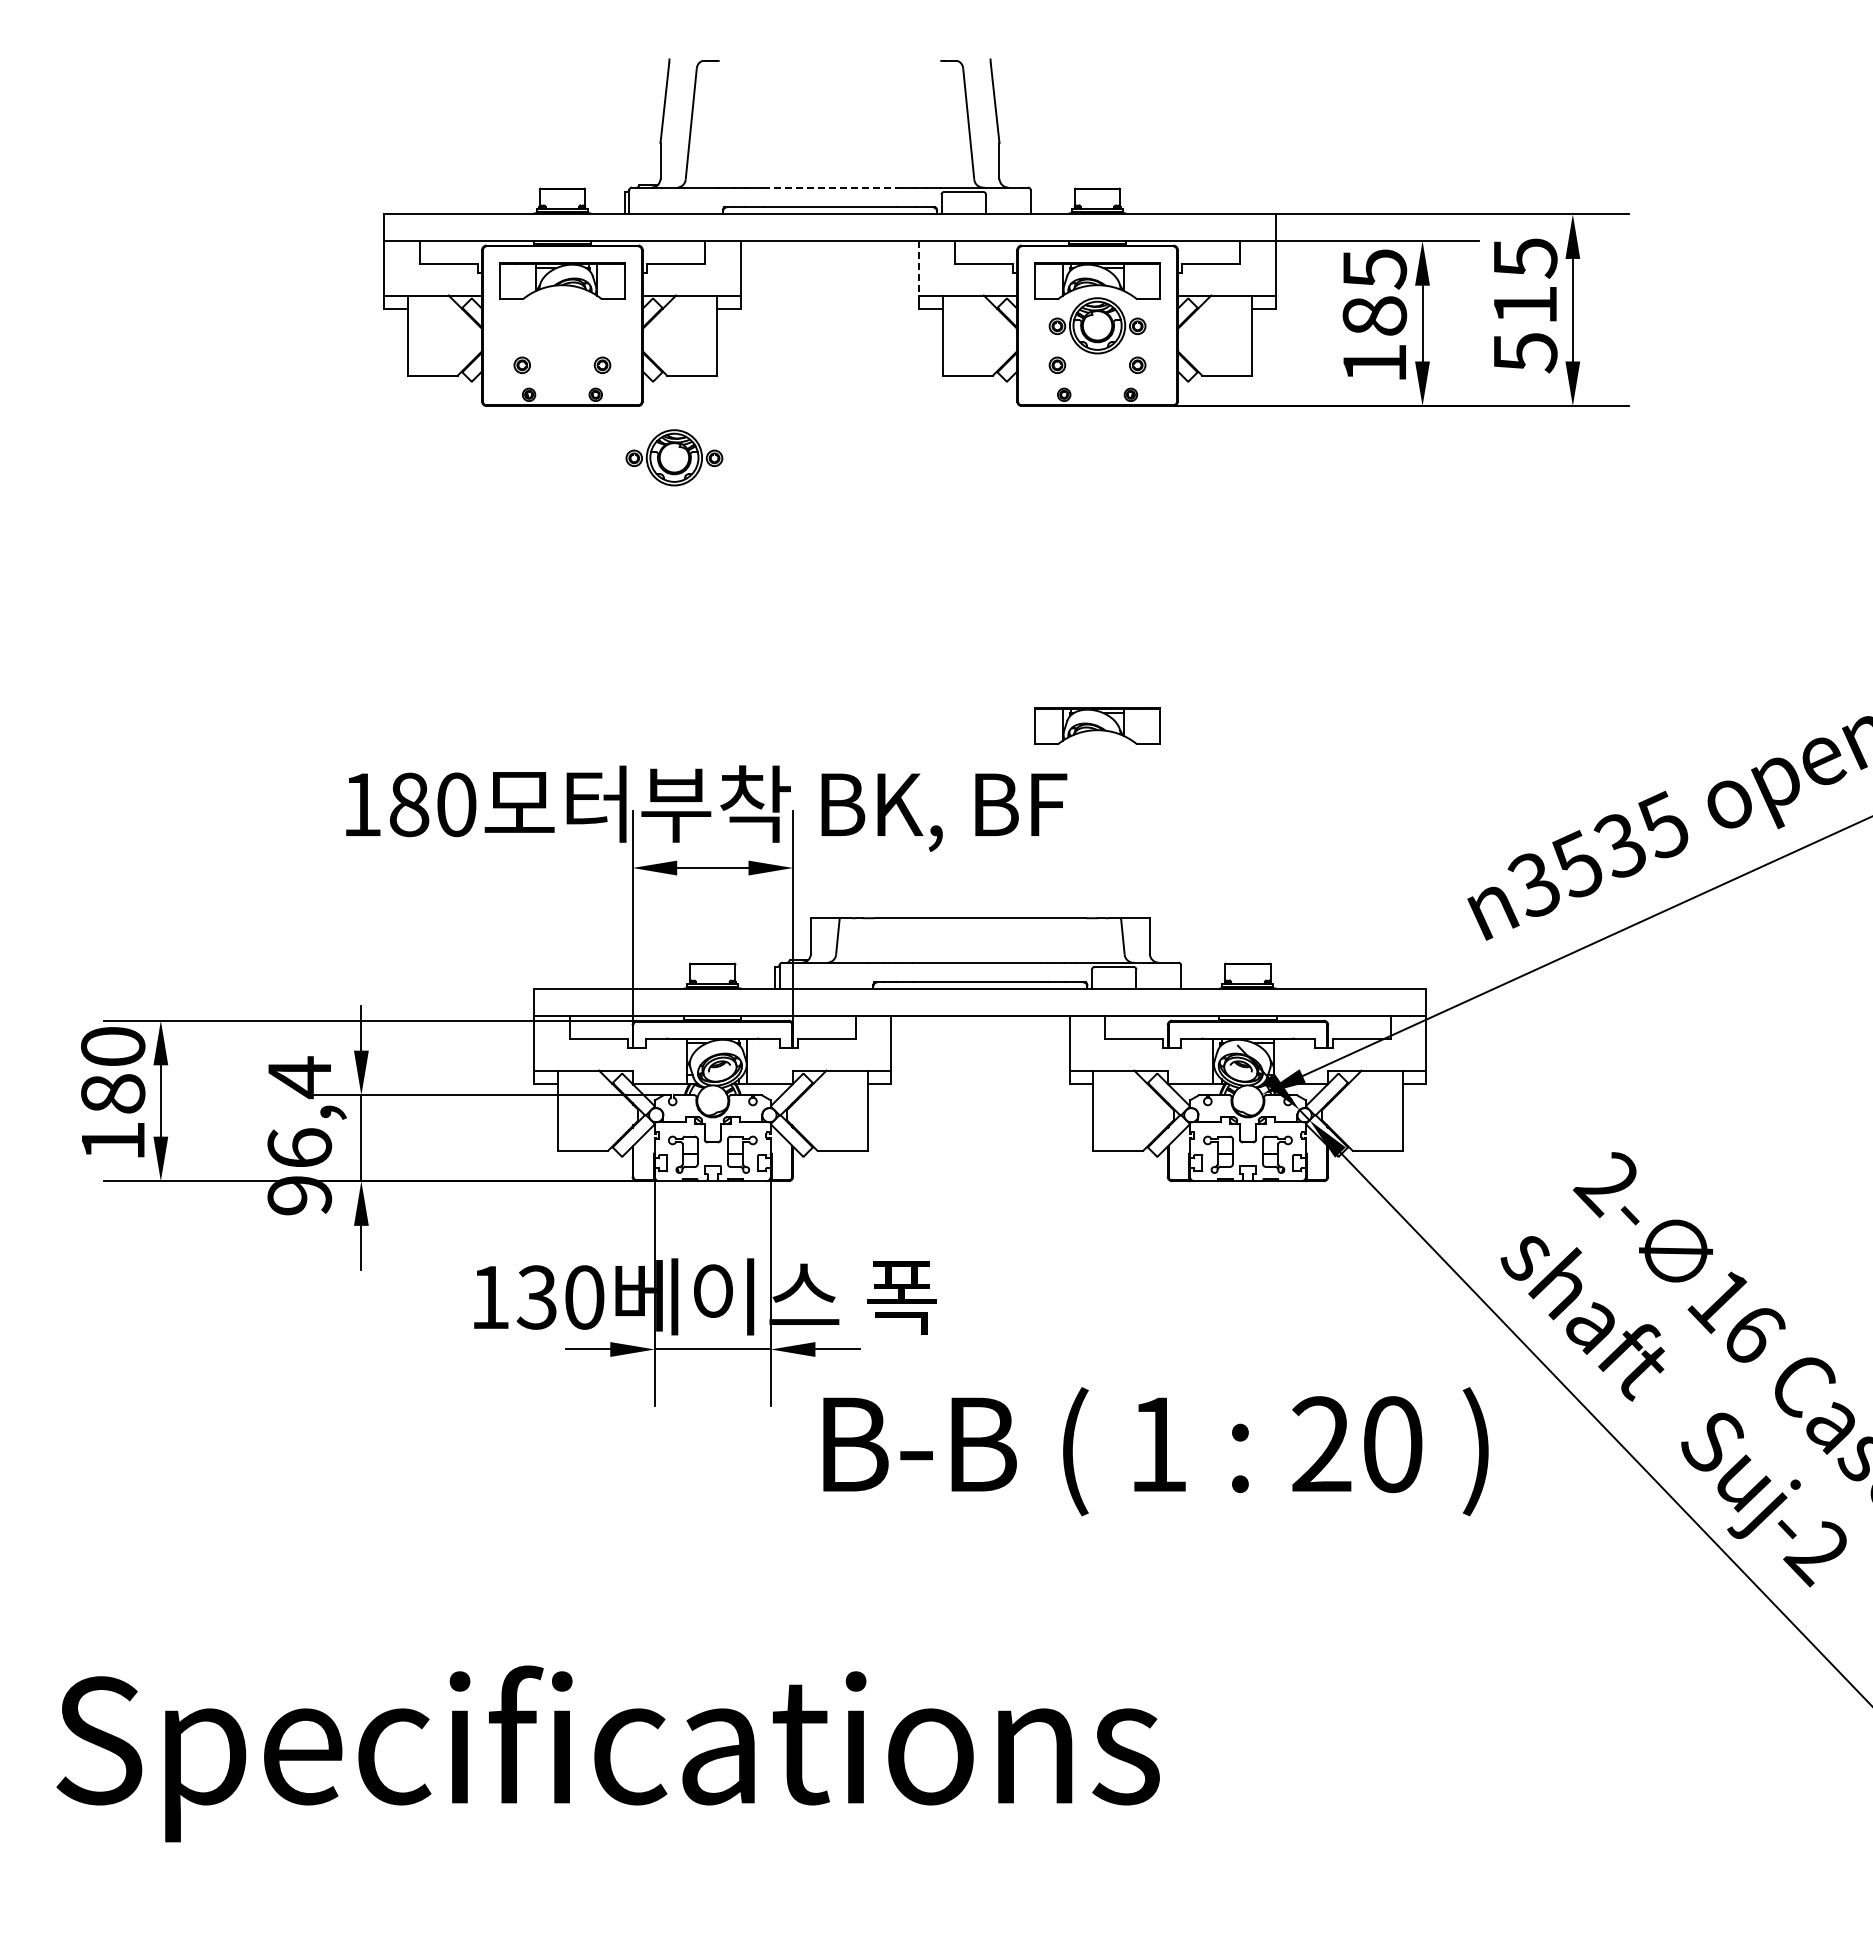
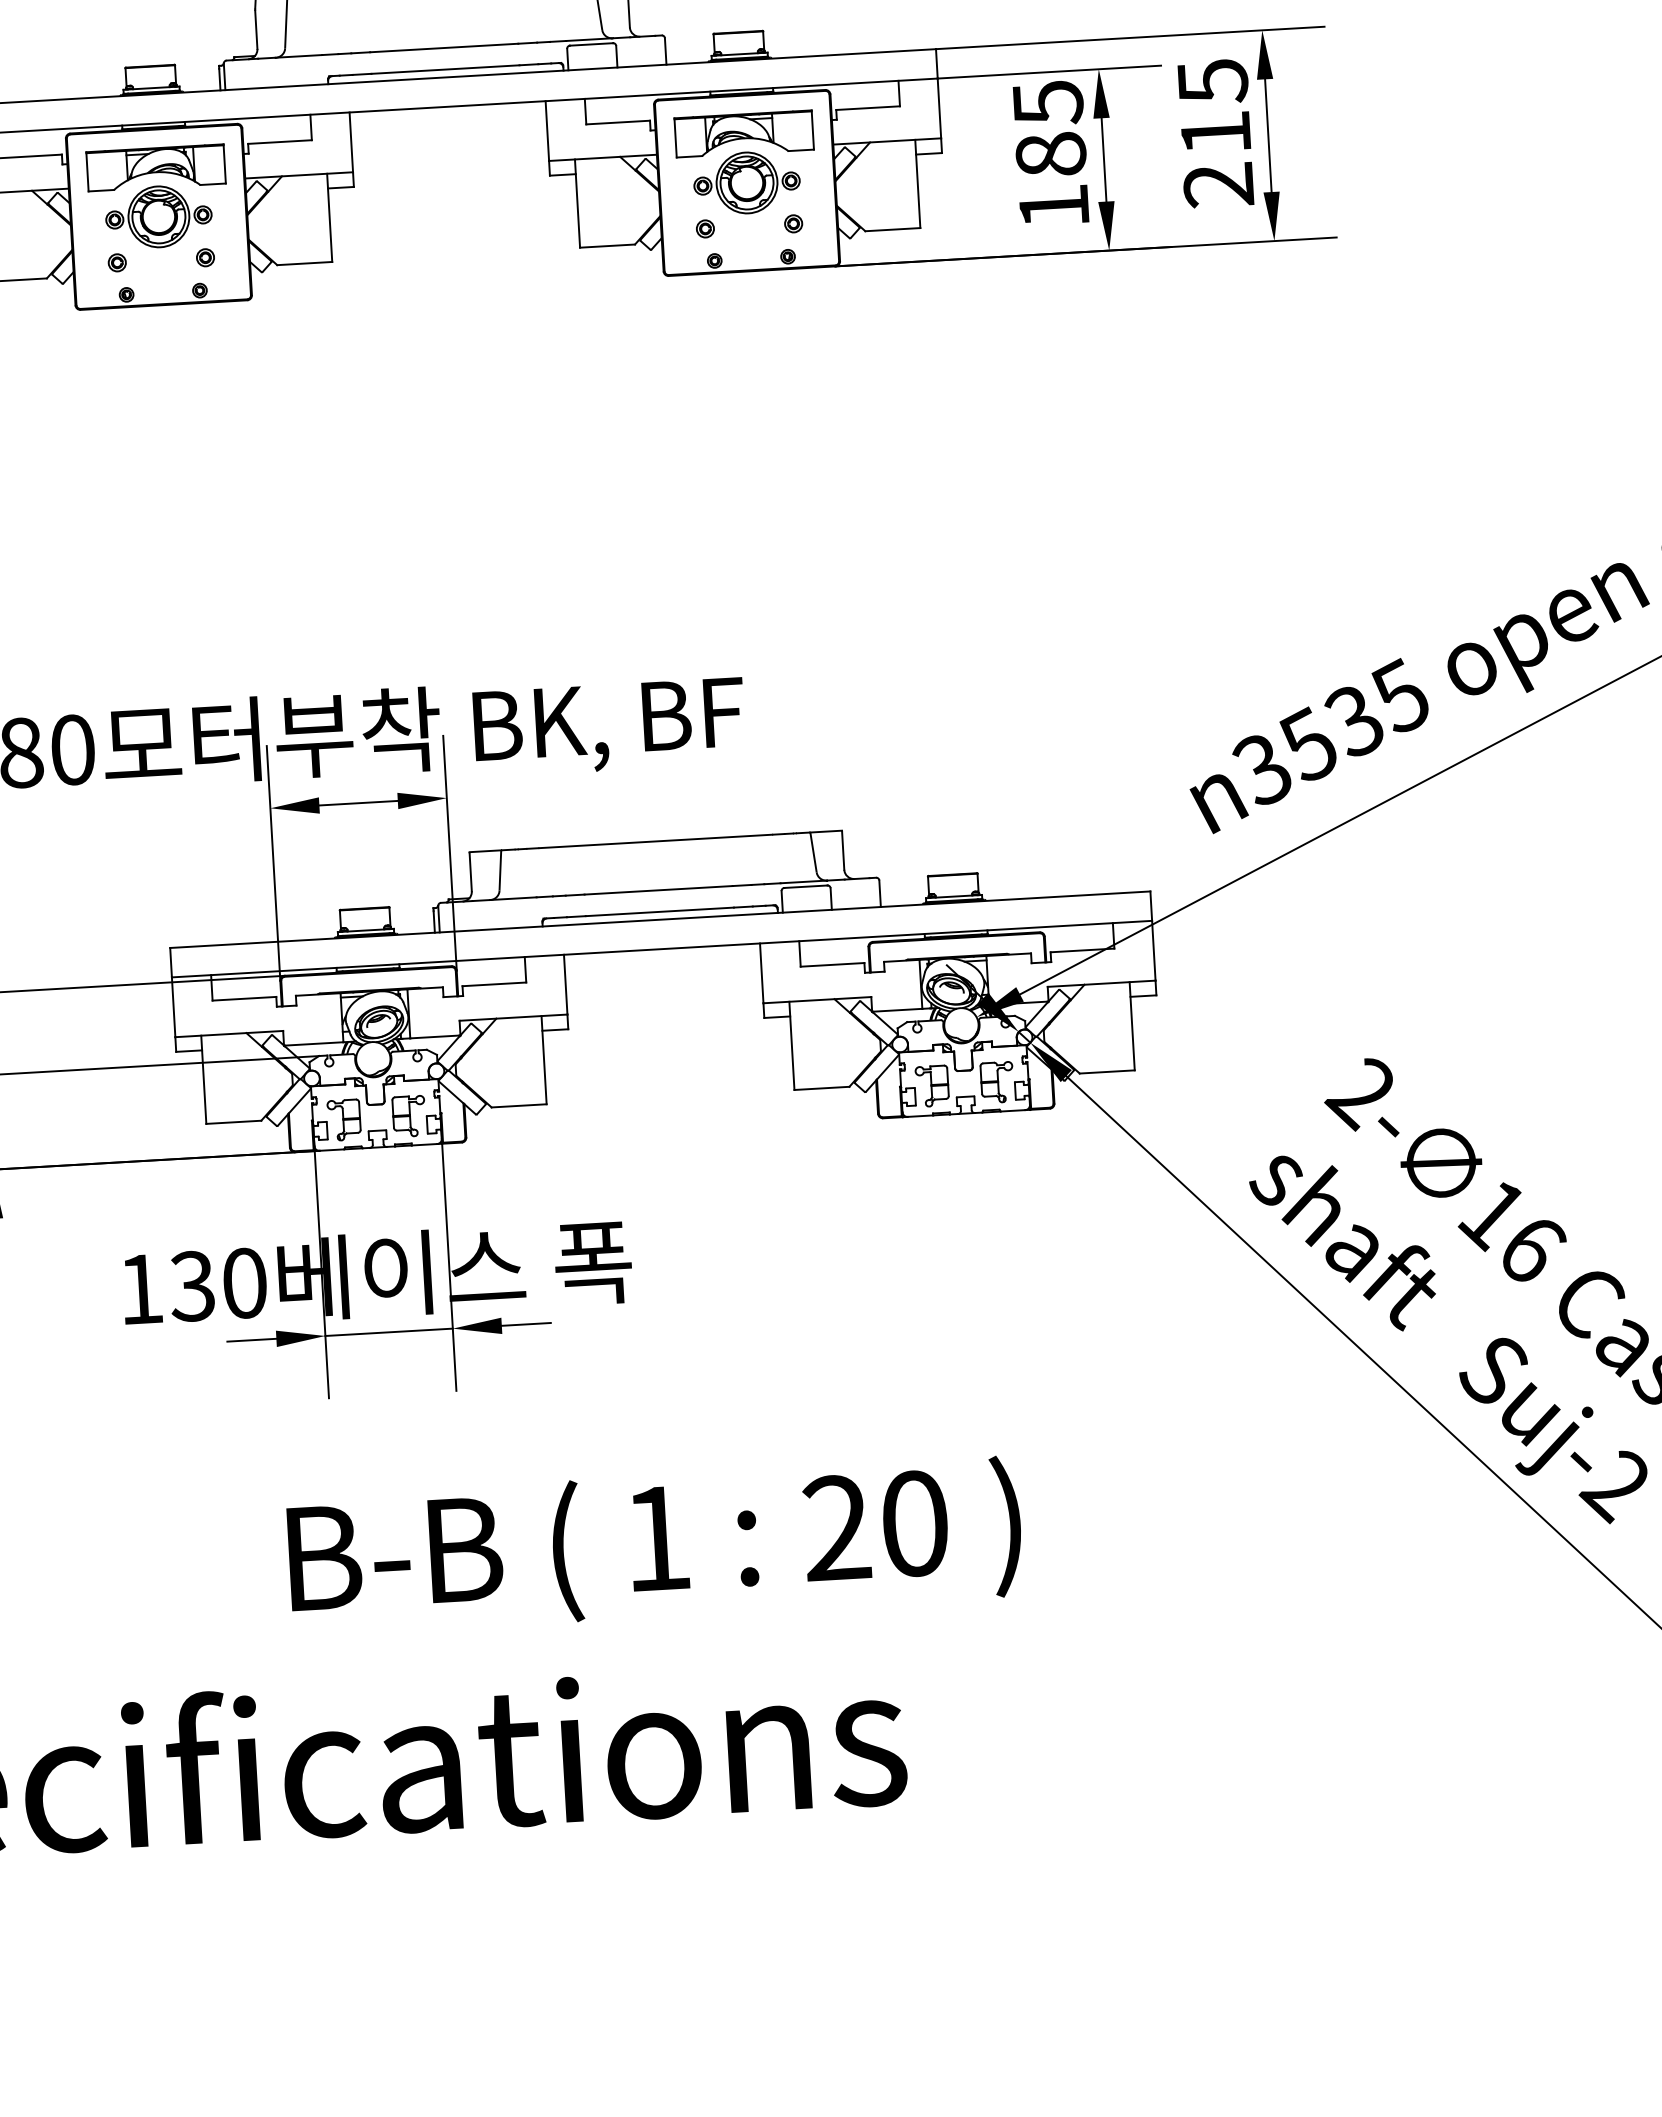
line: (830, 187) -> (444, 47), dashed -> solid
line: (919, 268) -> (547, 131), dashed -> solid
text: (1525, 353) -> (1219, 186), 515 -> 215
part: (674, 457) -> (158, 216), moved
part: (1097, 725) -> (772, 622), removed
text: (1155, 1451) -> (654, 1546), moved

